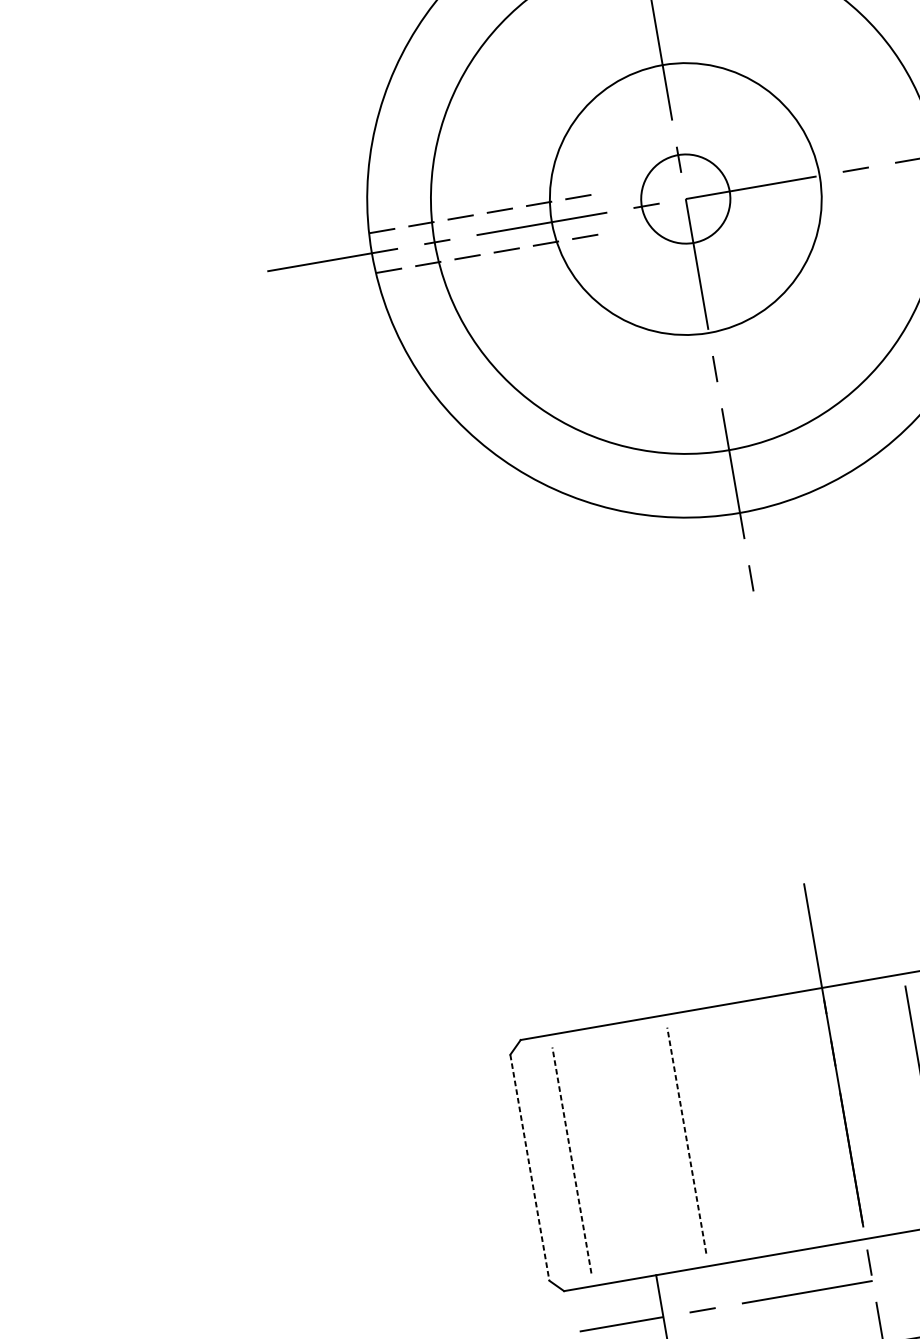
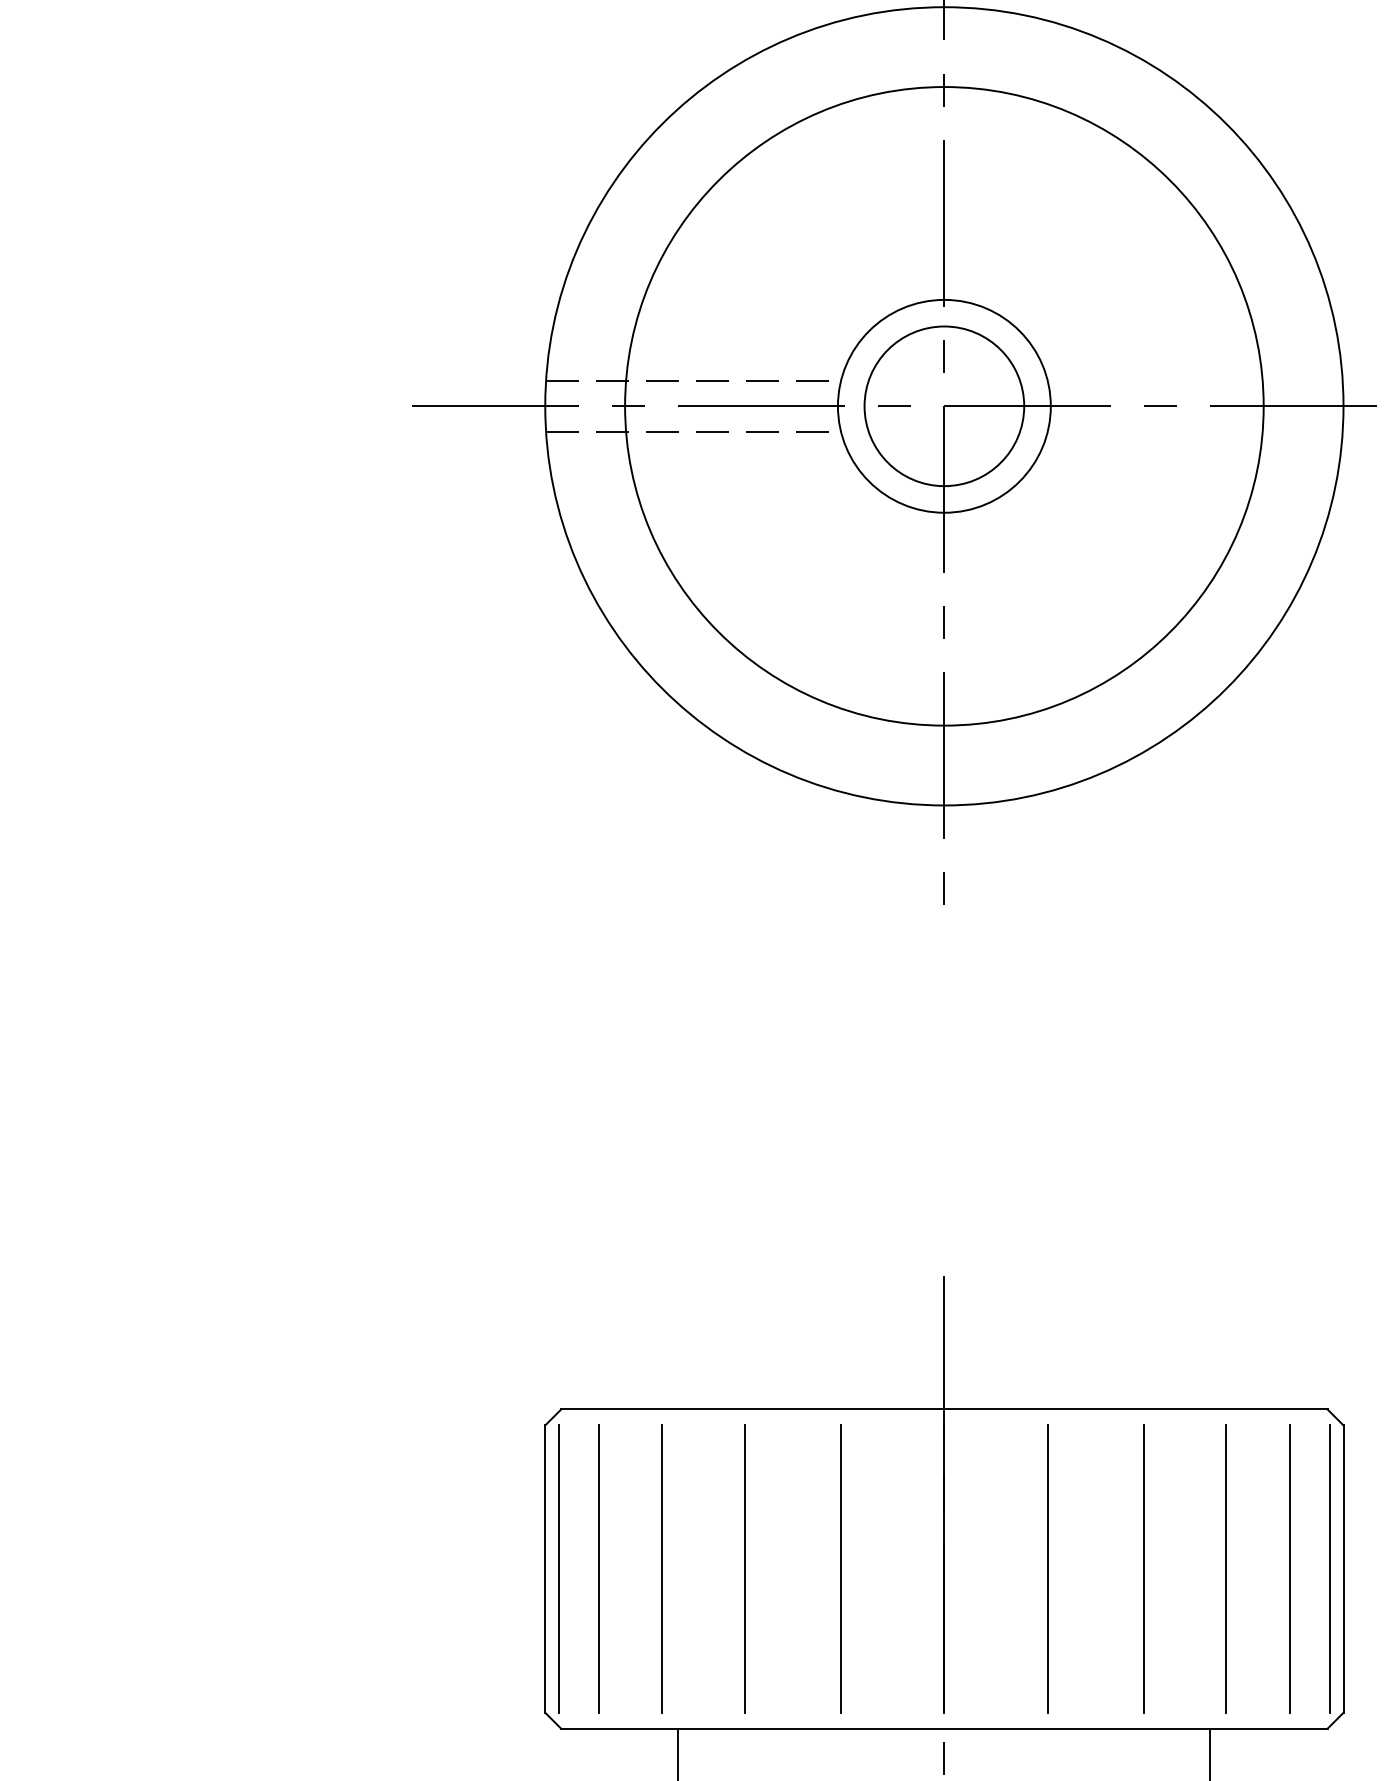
circle: (684, 198) -> (943, 405), size x0.62
circle: (685, 199) -> (944, 406), size x1.43
line: (761, 1127) -> (840, 1568), added
line: (686, 1140) -> (744, 1569), dashed -> solid
line: (621, 1151) -> (662, 1568), added
line: (571, 1160) -> (598, 1569), dashed -> solid
line: (540, 1165) -> (558, 1568), added
line: (530, 1168) -> (545, 1569), dashed -> solid

